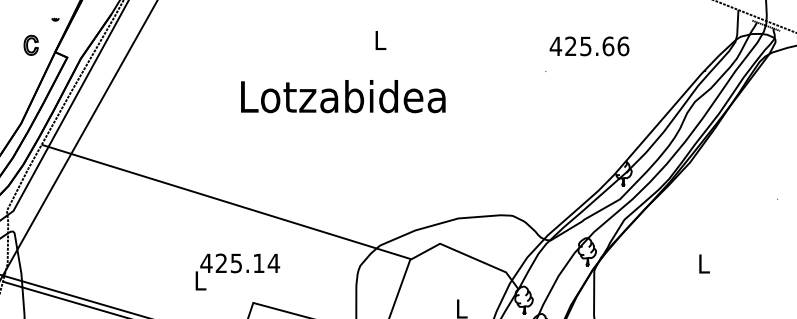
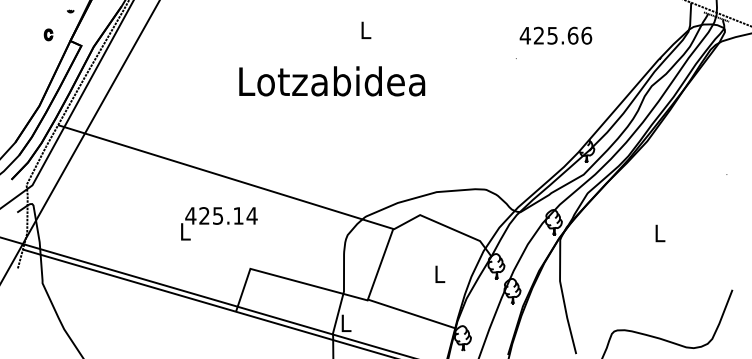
part: (31, 45) -> (48, 34), size x0.62
text: (237, 271) -> (219, 223), moved

